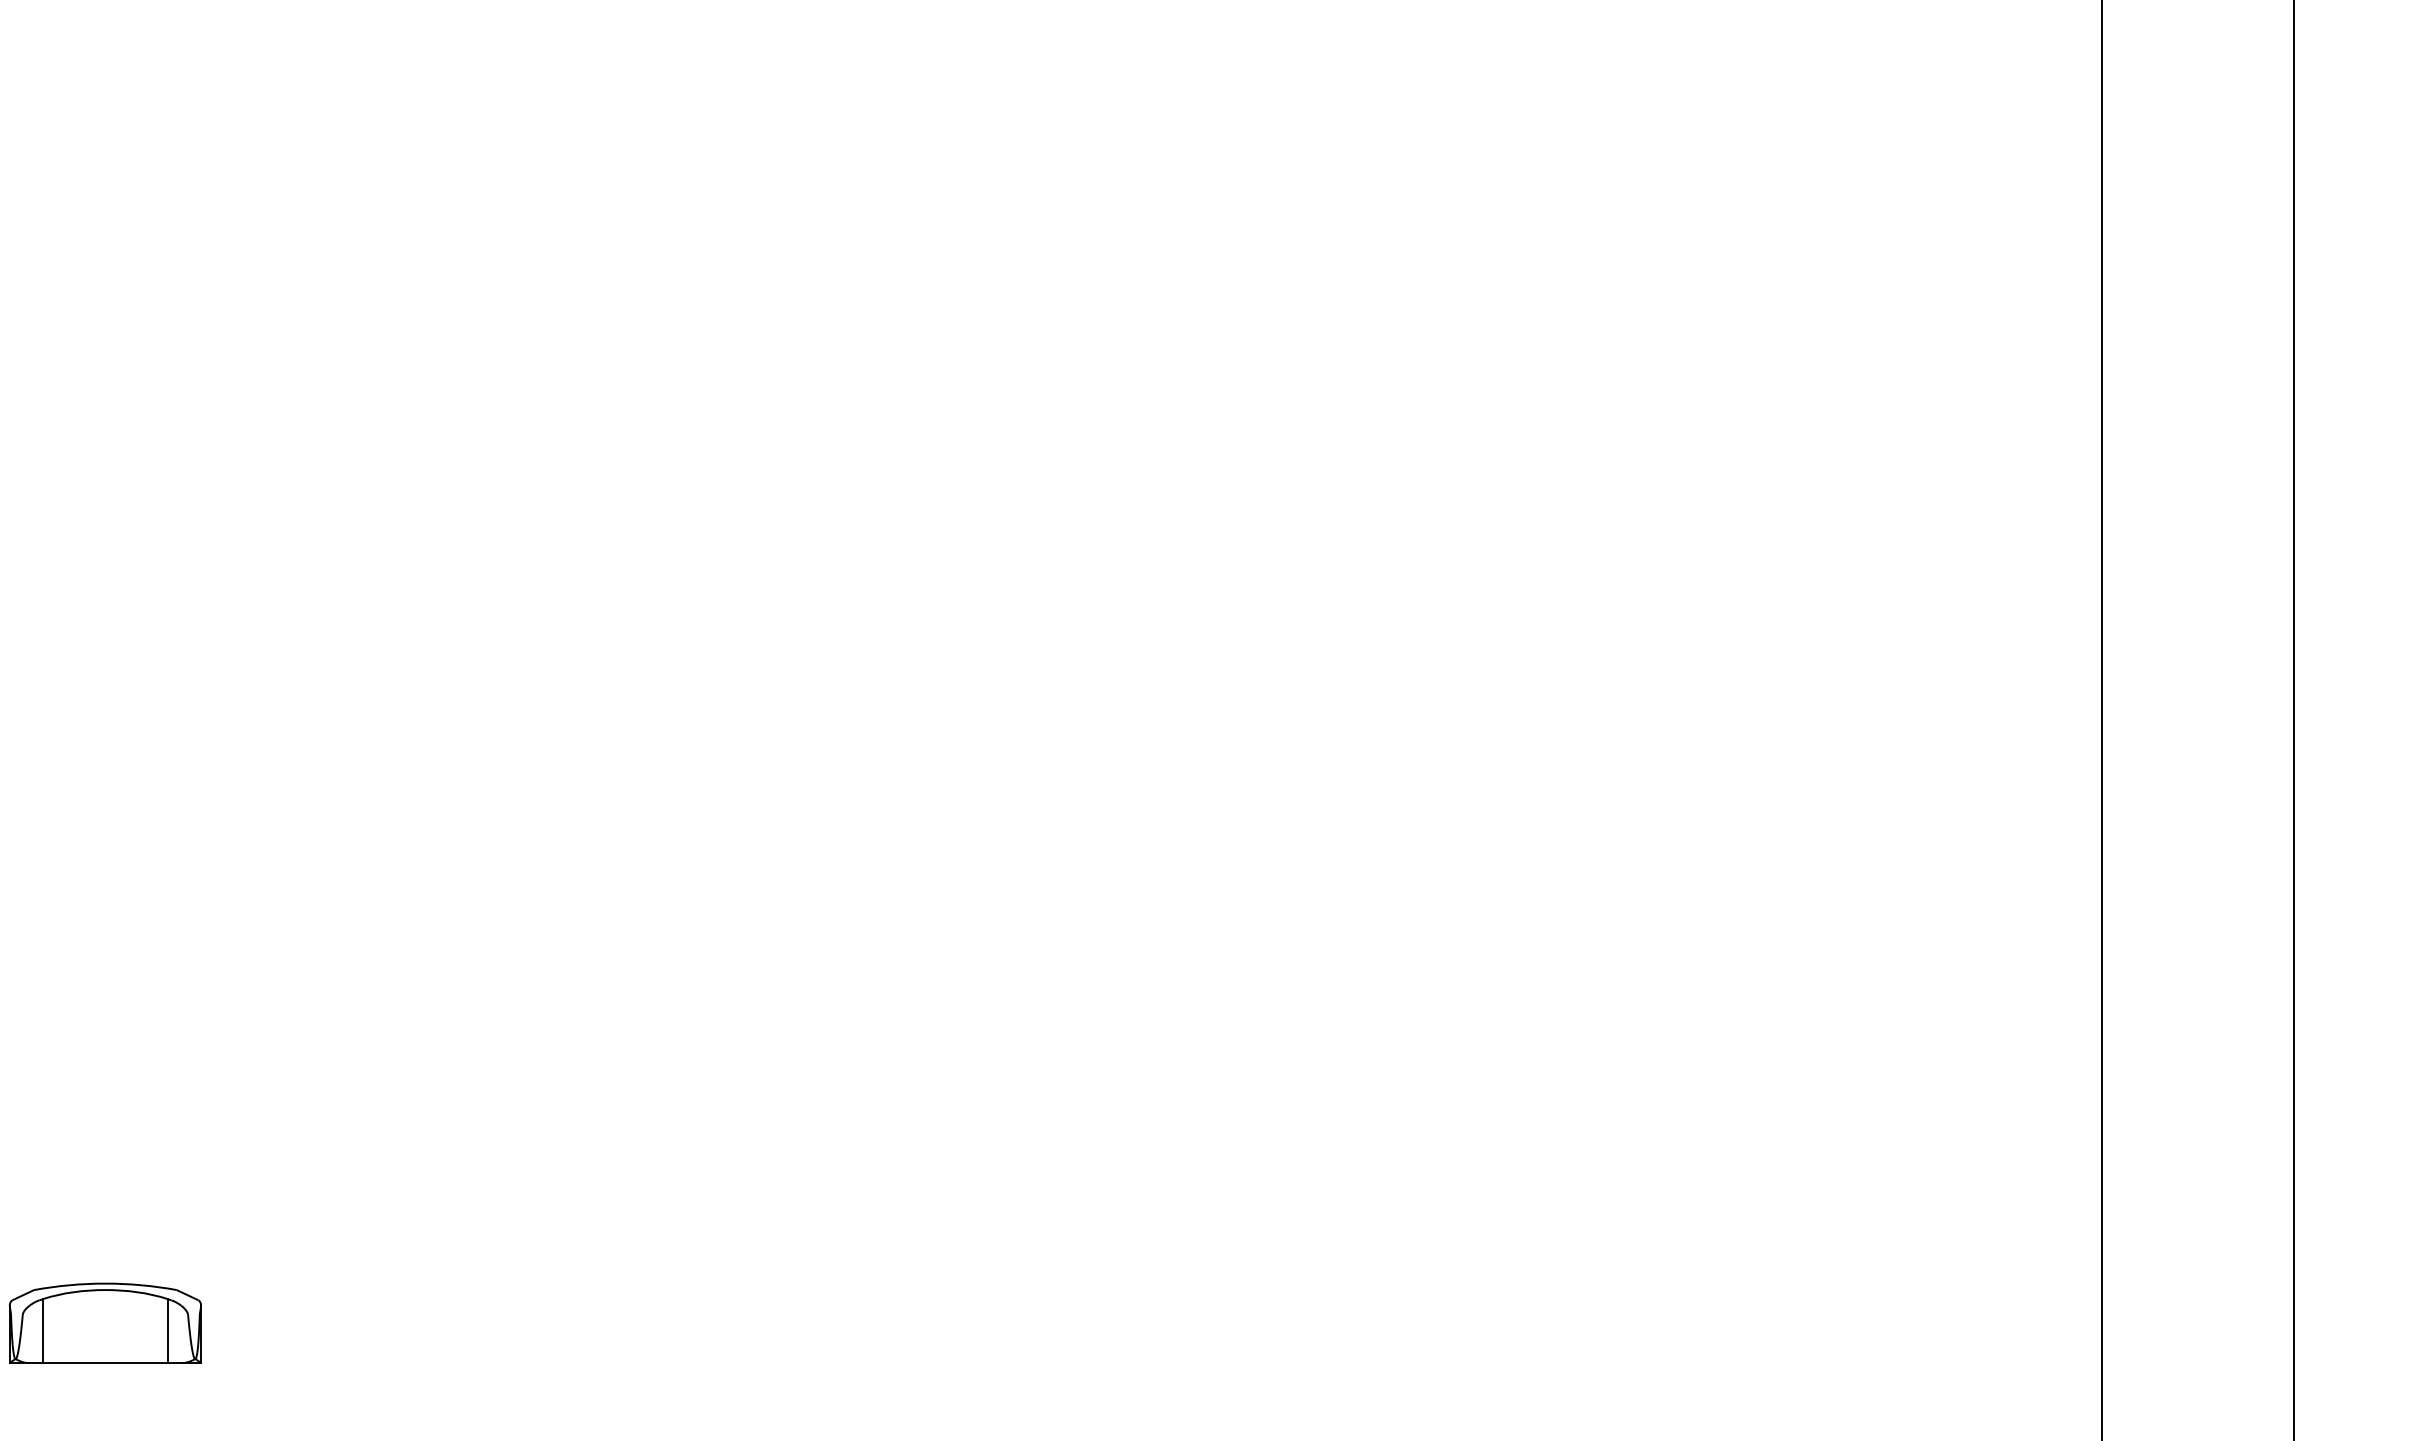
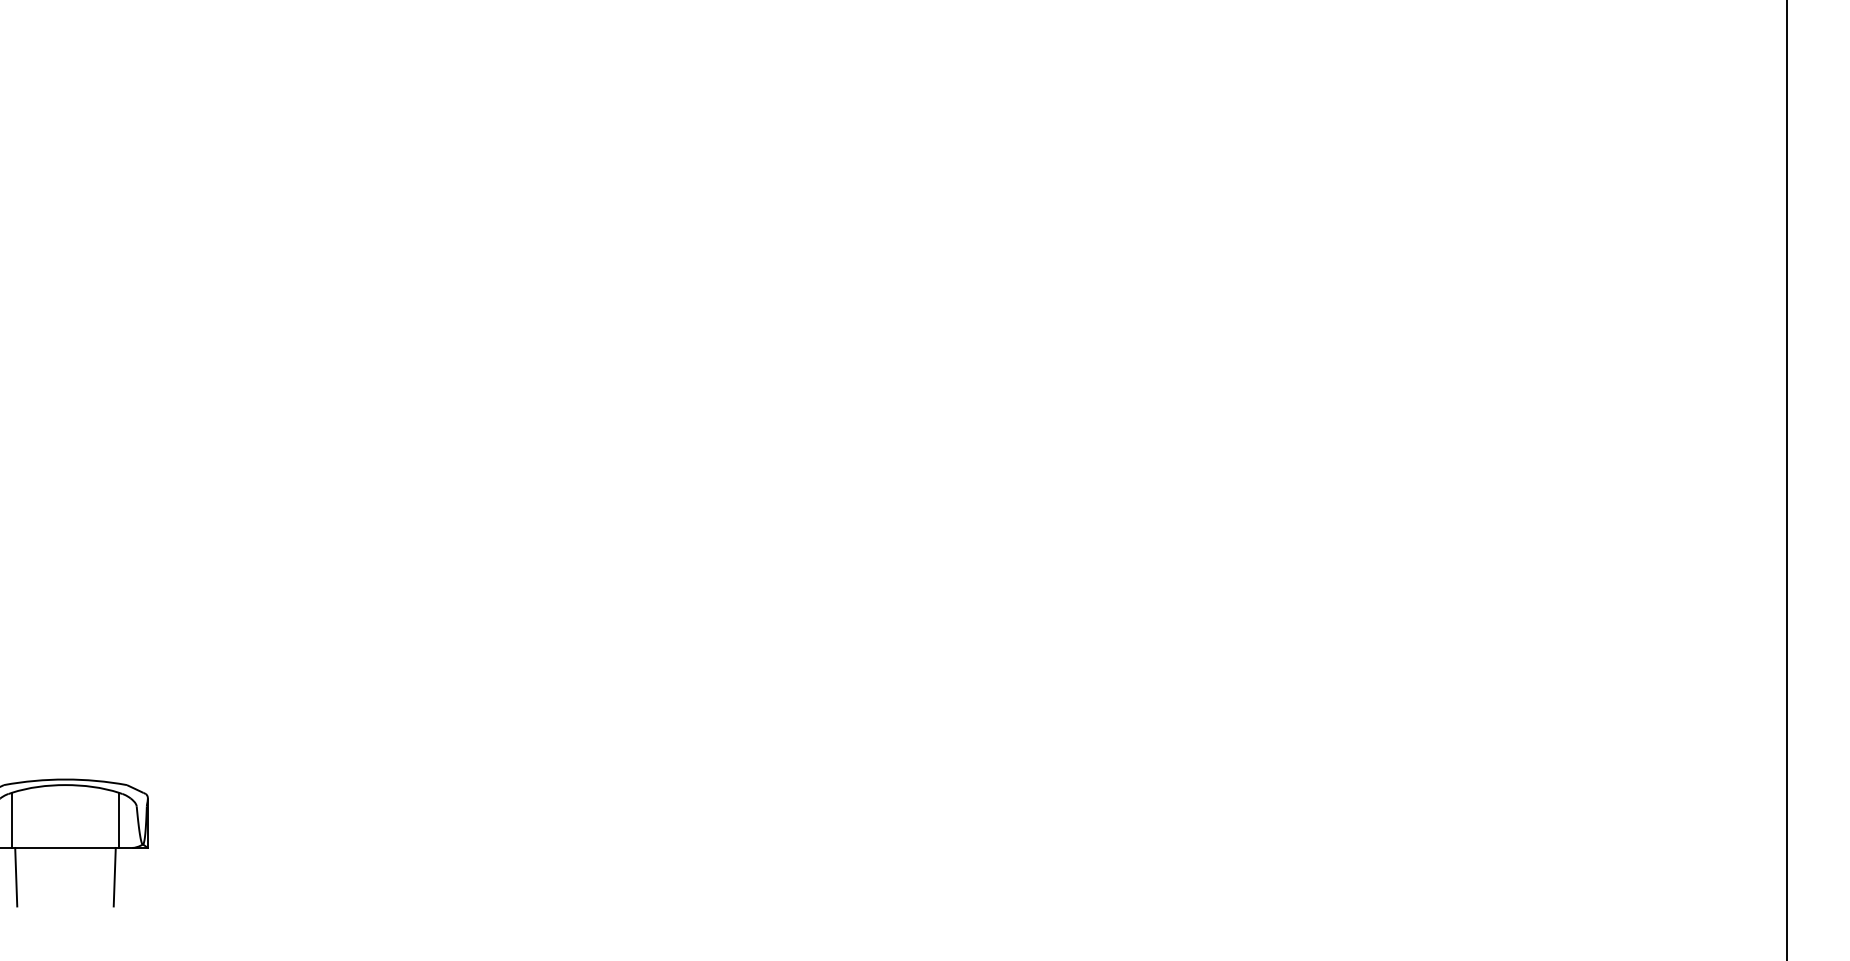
line: (48, 1396) -> (16, 876), added
line: (162, 1396) -> (114, 876), added

